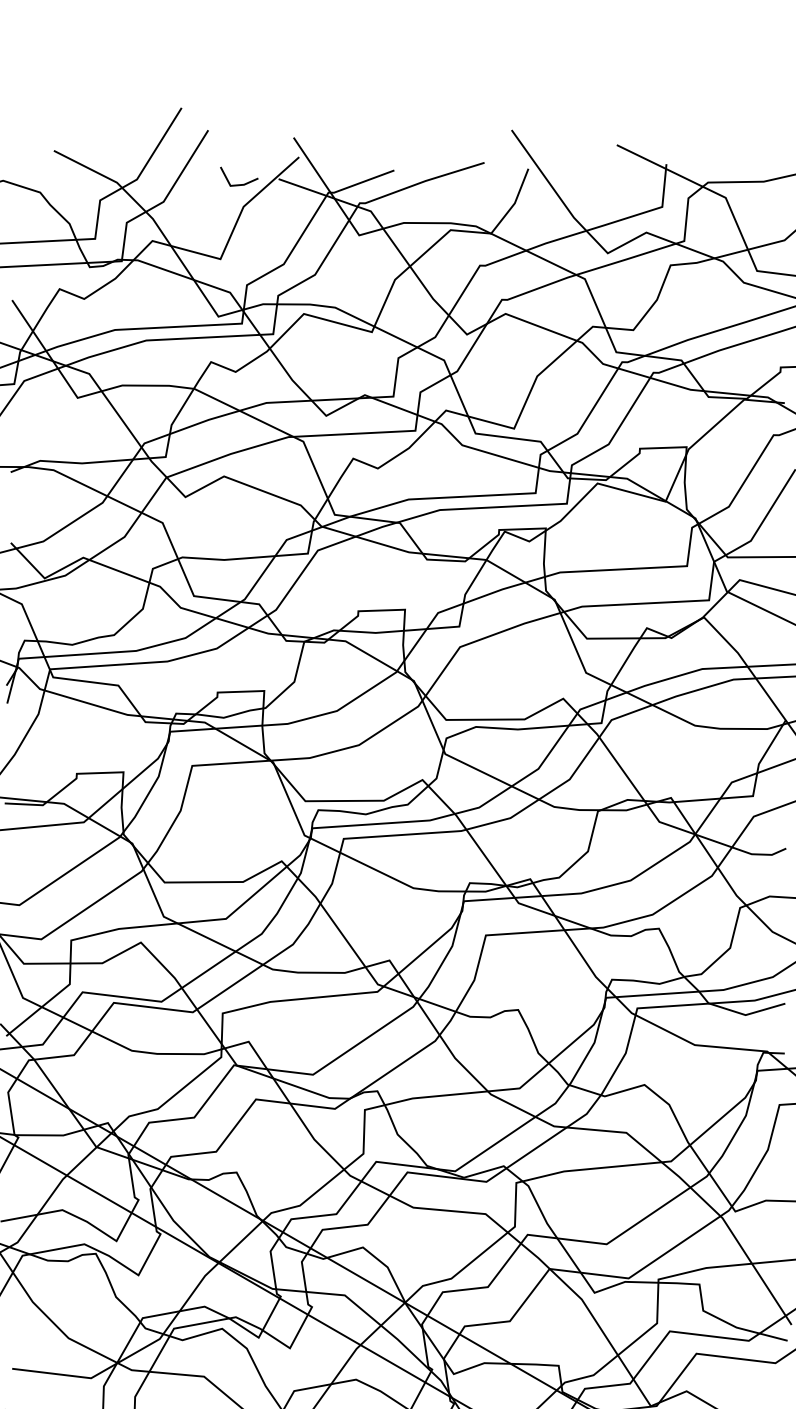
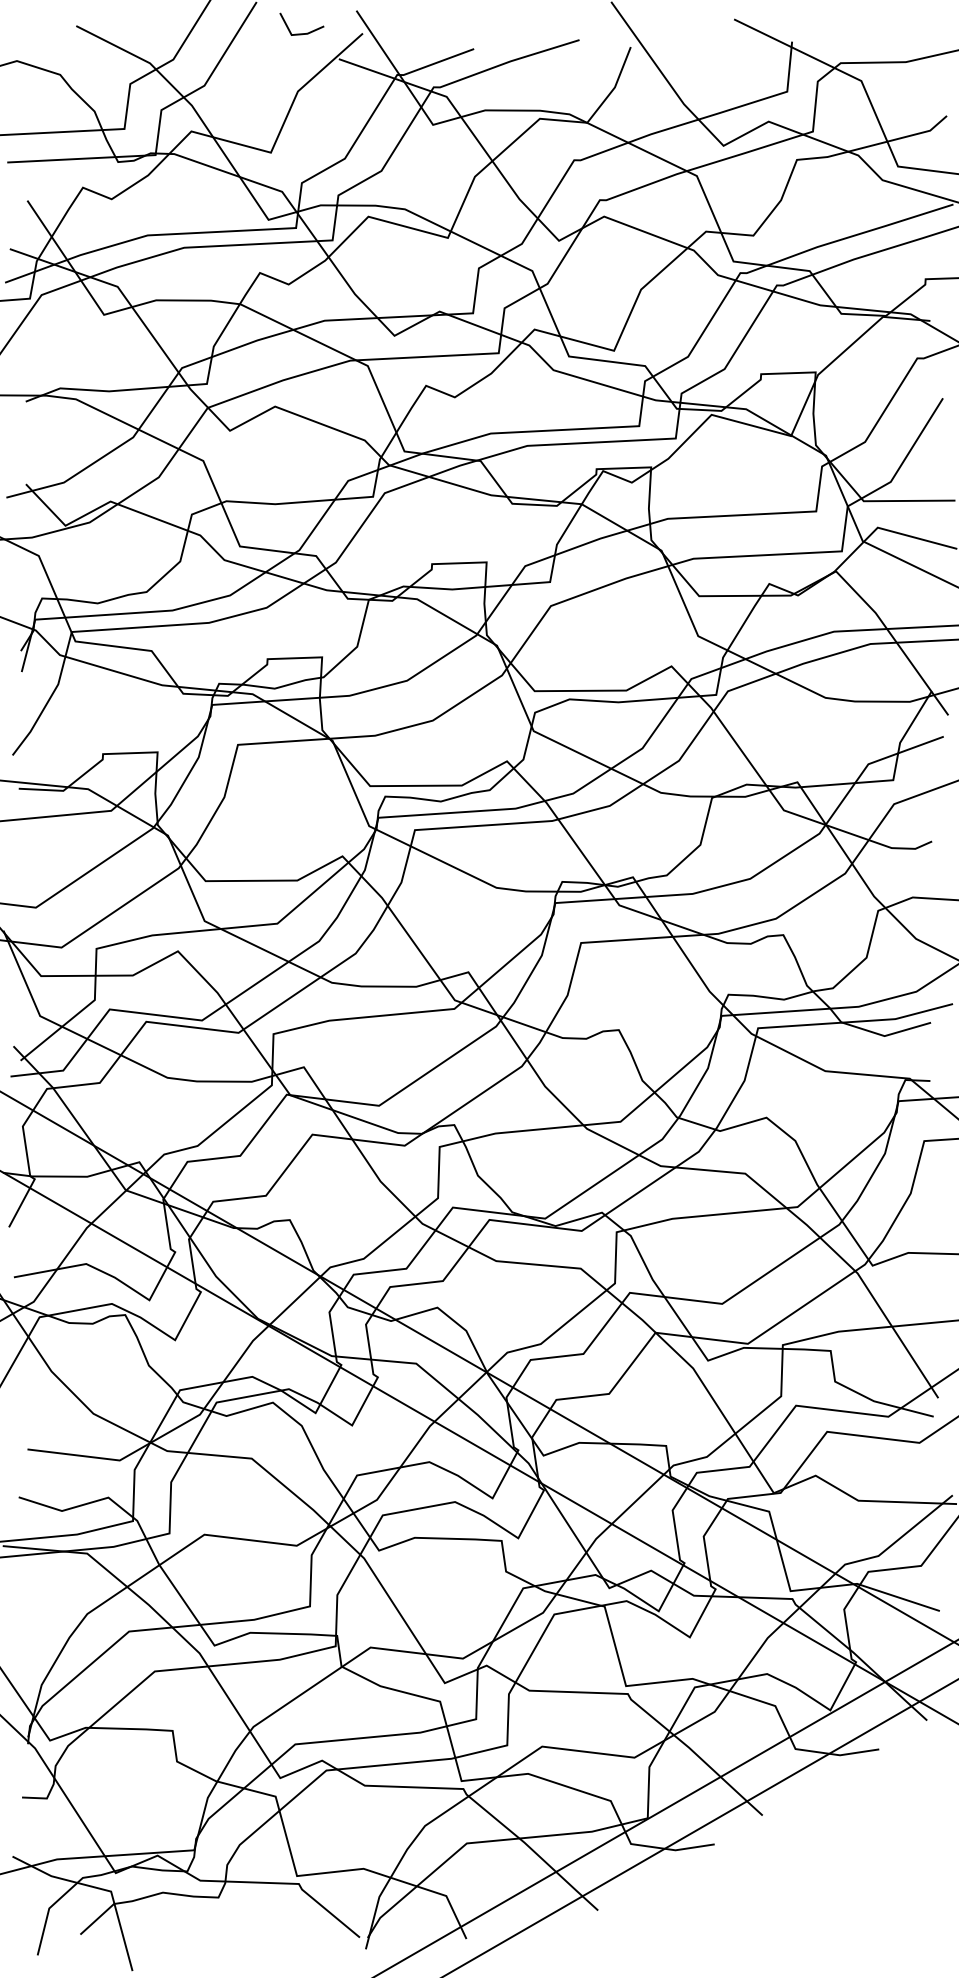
line: (238, 184) -> (301, 33), moved

